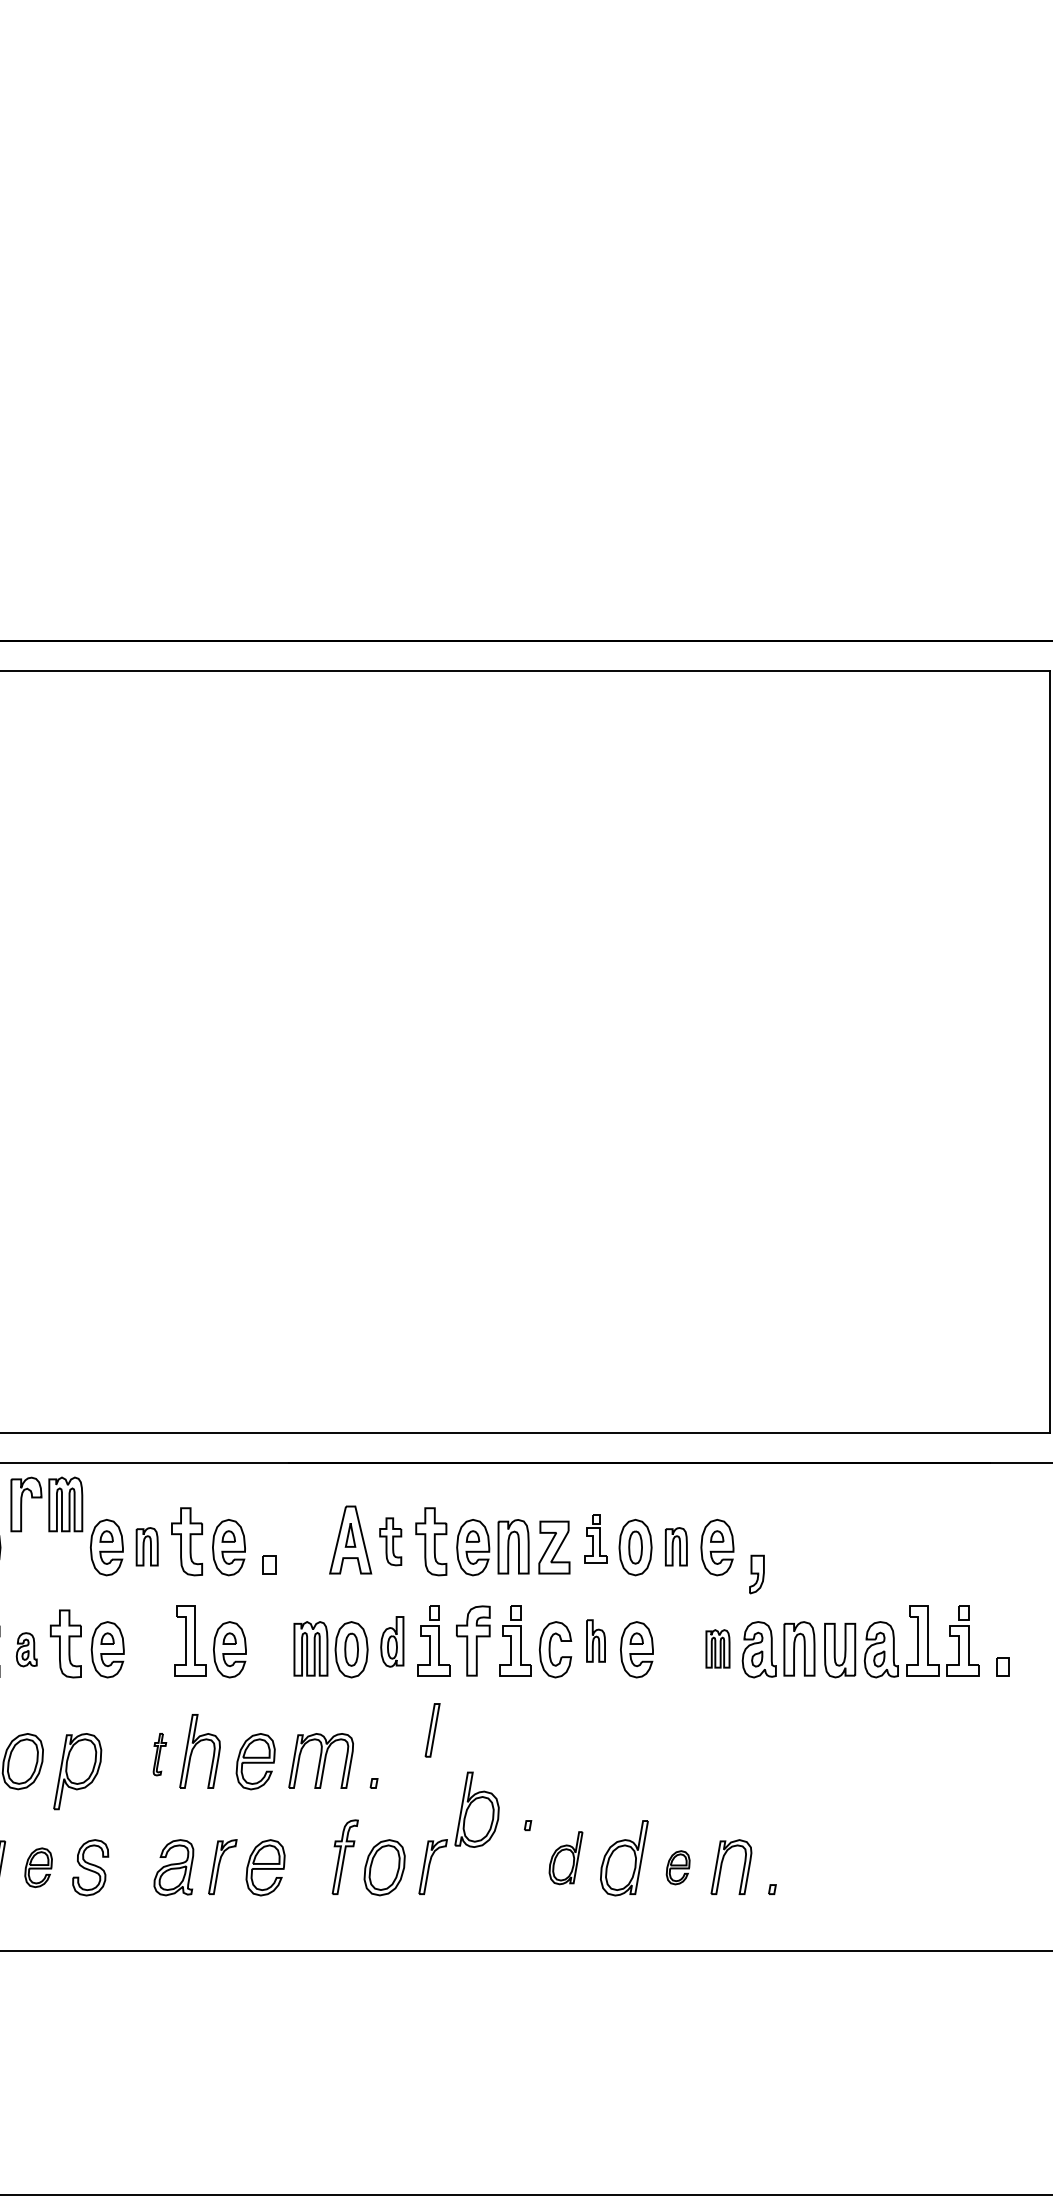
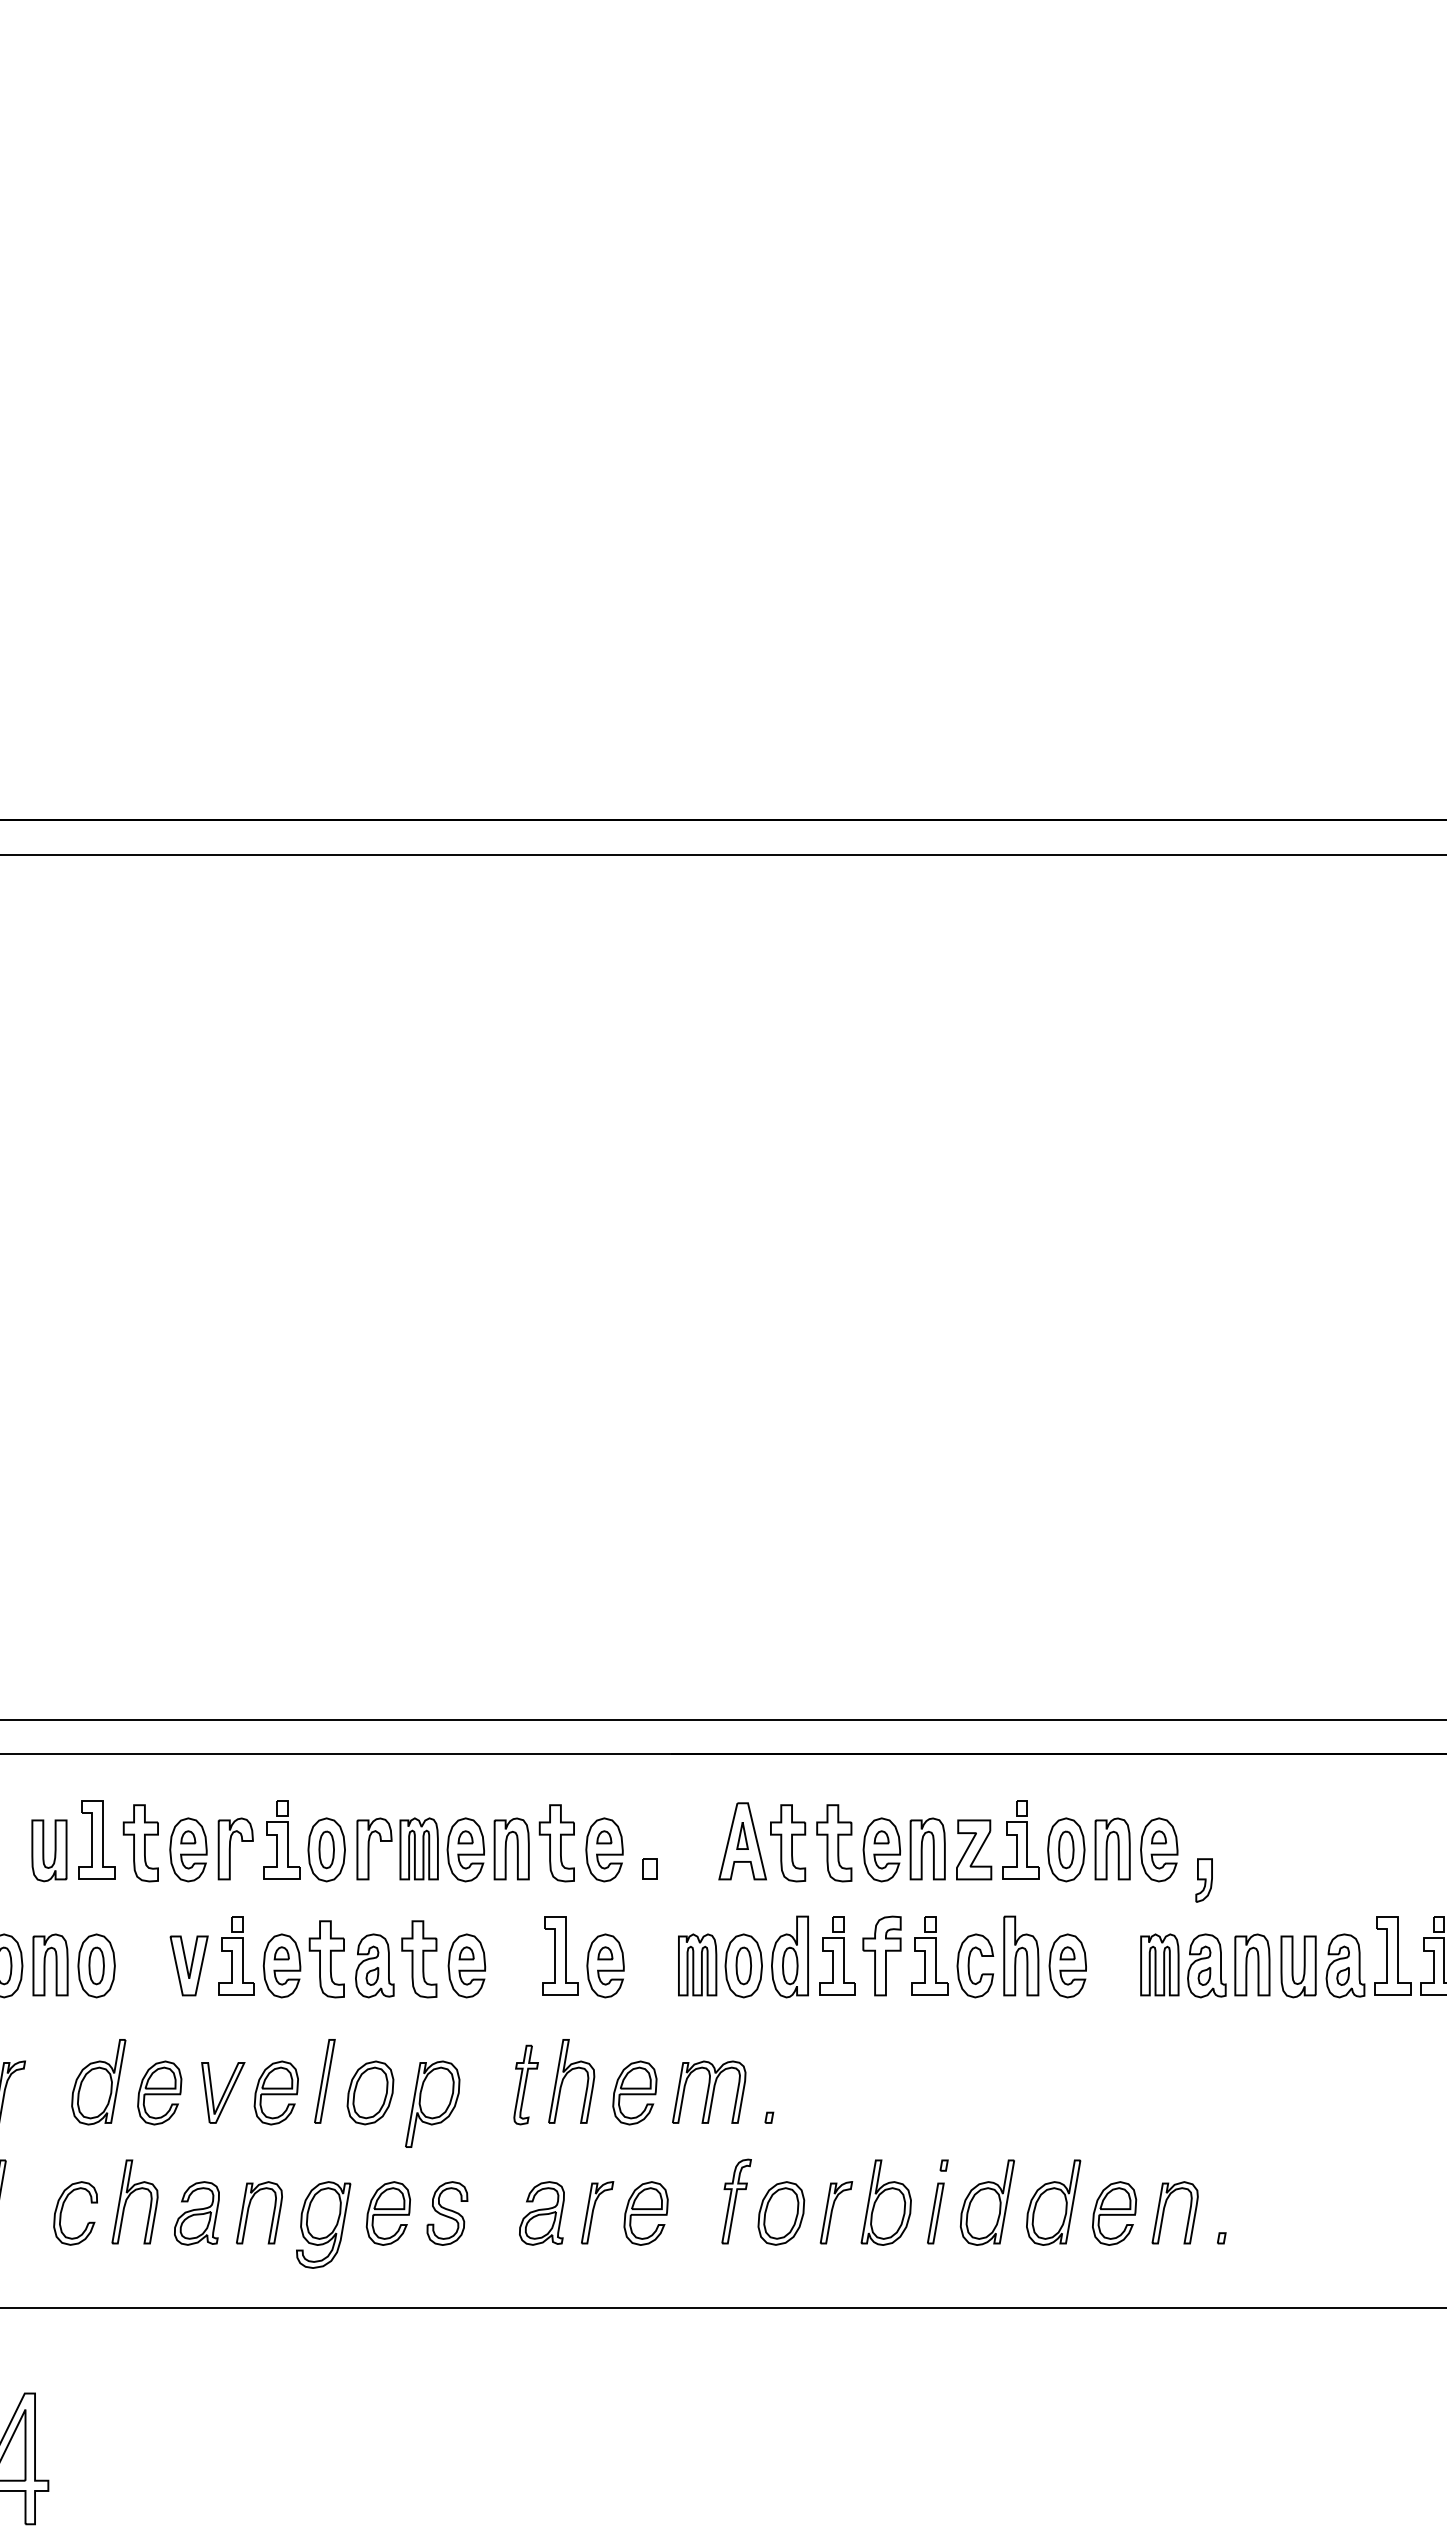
part: (46, 1504) -> (397, 1848), moved
part: (595, 1538) -> (1020, 1839), size x1.43
part: (390, 1541) -> (788, 1843), size x1.43
part: (147, 1546) -> (511, 1848), size x1.43
part: (676, 1546) -> (1112, 1848), size x1.43
part: (596, 1640) -> (1021, 1955), size x1.67
part: (391, 1641) -> (789, 1956), size x1.43
part: (717, 1648) -> (1159, 1964), size x1.43
part: (26, 1649) -> (374, 1965), size x1.67
part: (432, 1730) -> (935, 2213), moved
part: (159, 1754) -> (525, 2084), size x1.67
part: (476, 1809) -> (885, 2202), moved
part: (565, 1858) -> (986, 2202), size x1.43
part: (37, 1867) -> (387, 2213), size x1.43
part: (678, 1867) -> (1114, 2213), size x1.67

